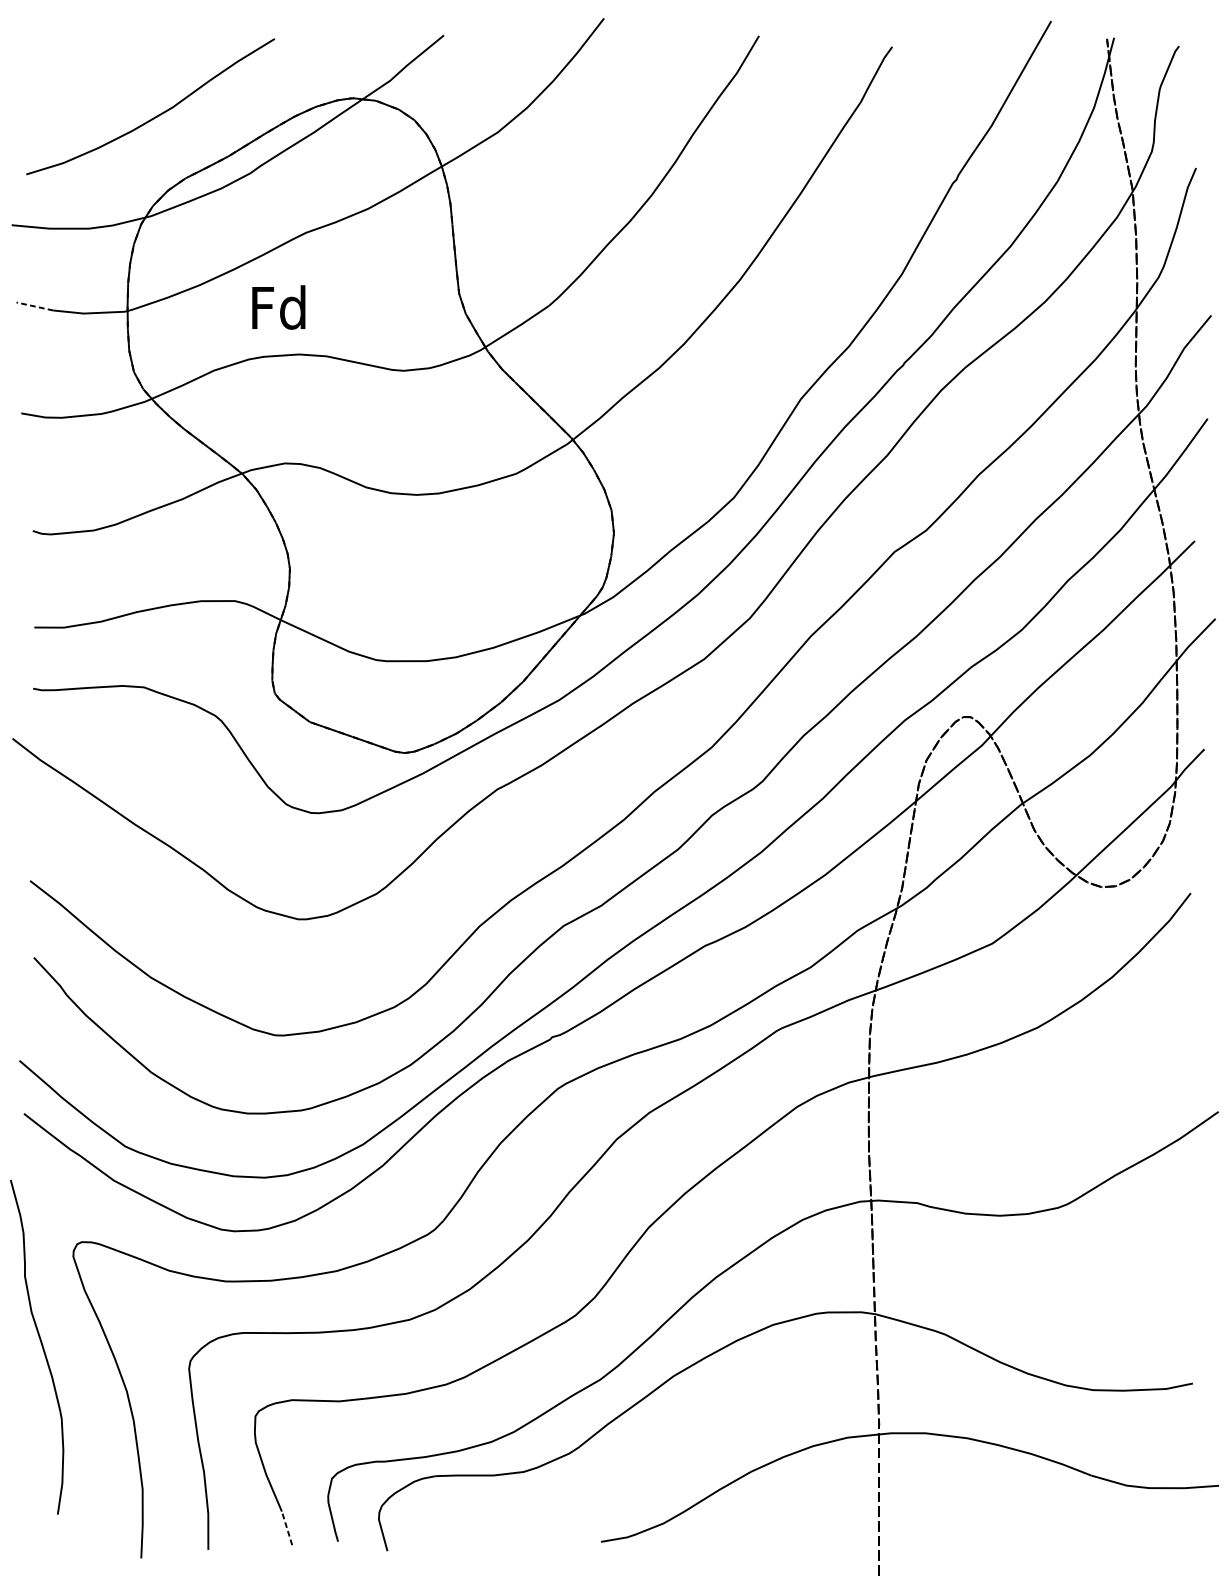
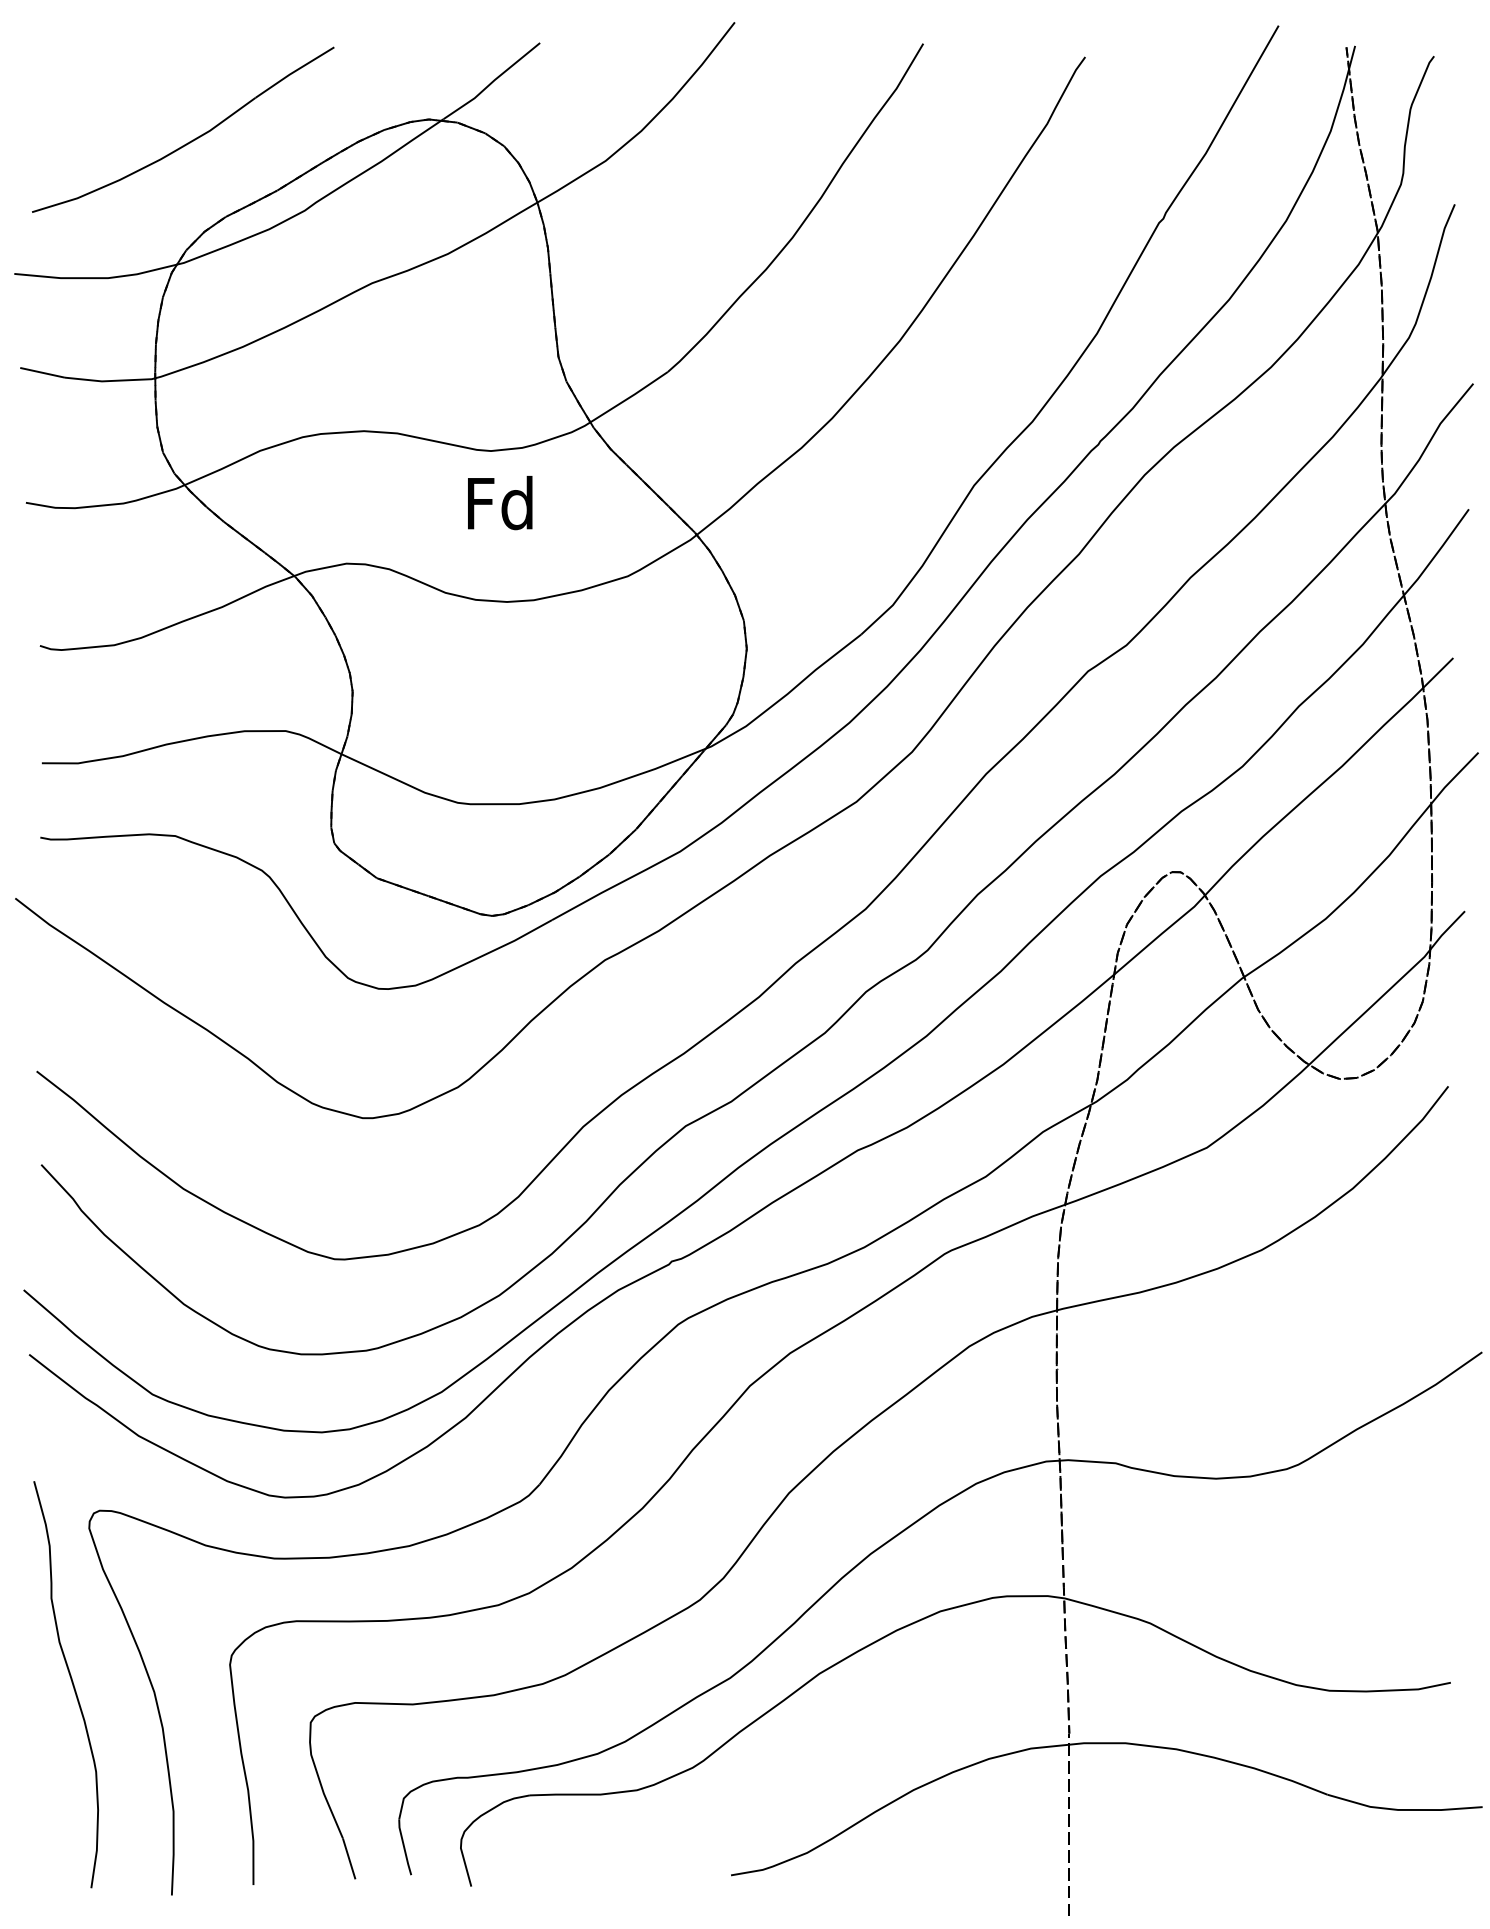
line: (34, 306) -> (42, 372), dashed -> solid
text: (279, 307) -> (500, 503), moved
curve: (41, 1345) -> (71, 1682), moved
line: (287, 1528) -> (349, 1858), dashed -> solid

